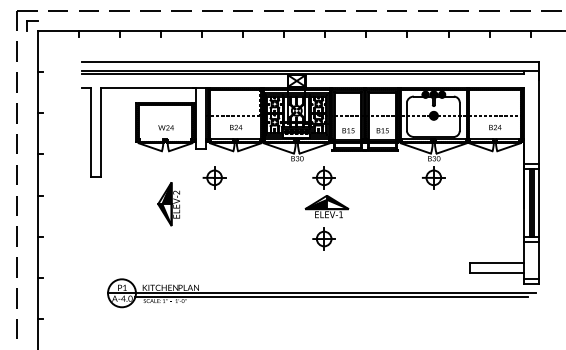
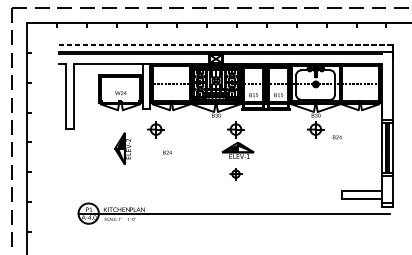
part: (32, 25) -> (23, 18), removed
line: (310, 62) -> (226, 45), solid -> dashed
text: (236, 127) -> (167, 152), moved
text: (495, 127) -> (337, 137), moved
part: (323, 238) -> (235, 173), size x0.7
line: (331, 297) -> (241, 216), removed

